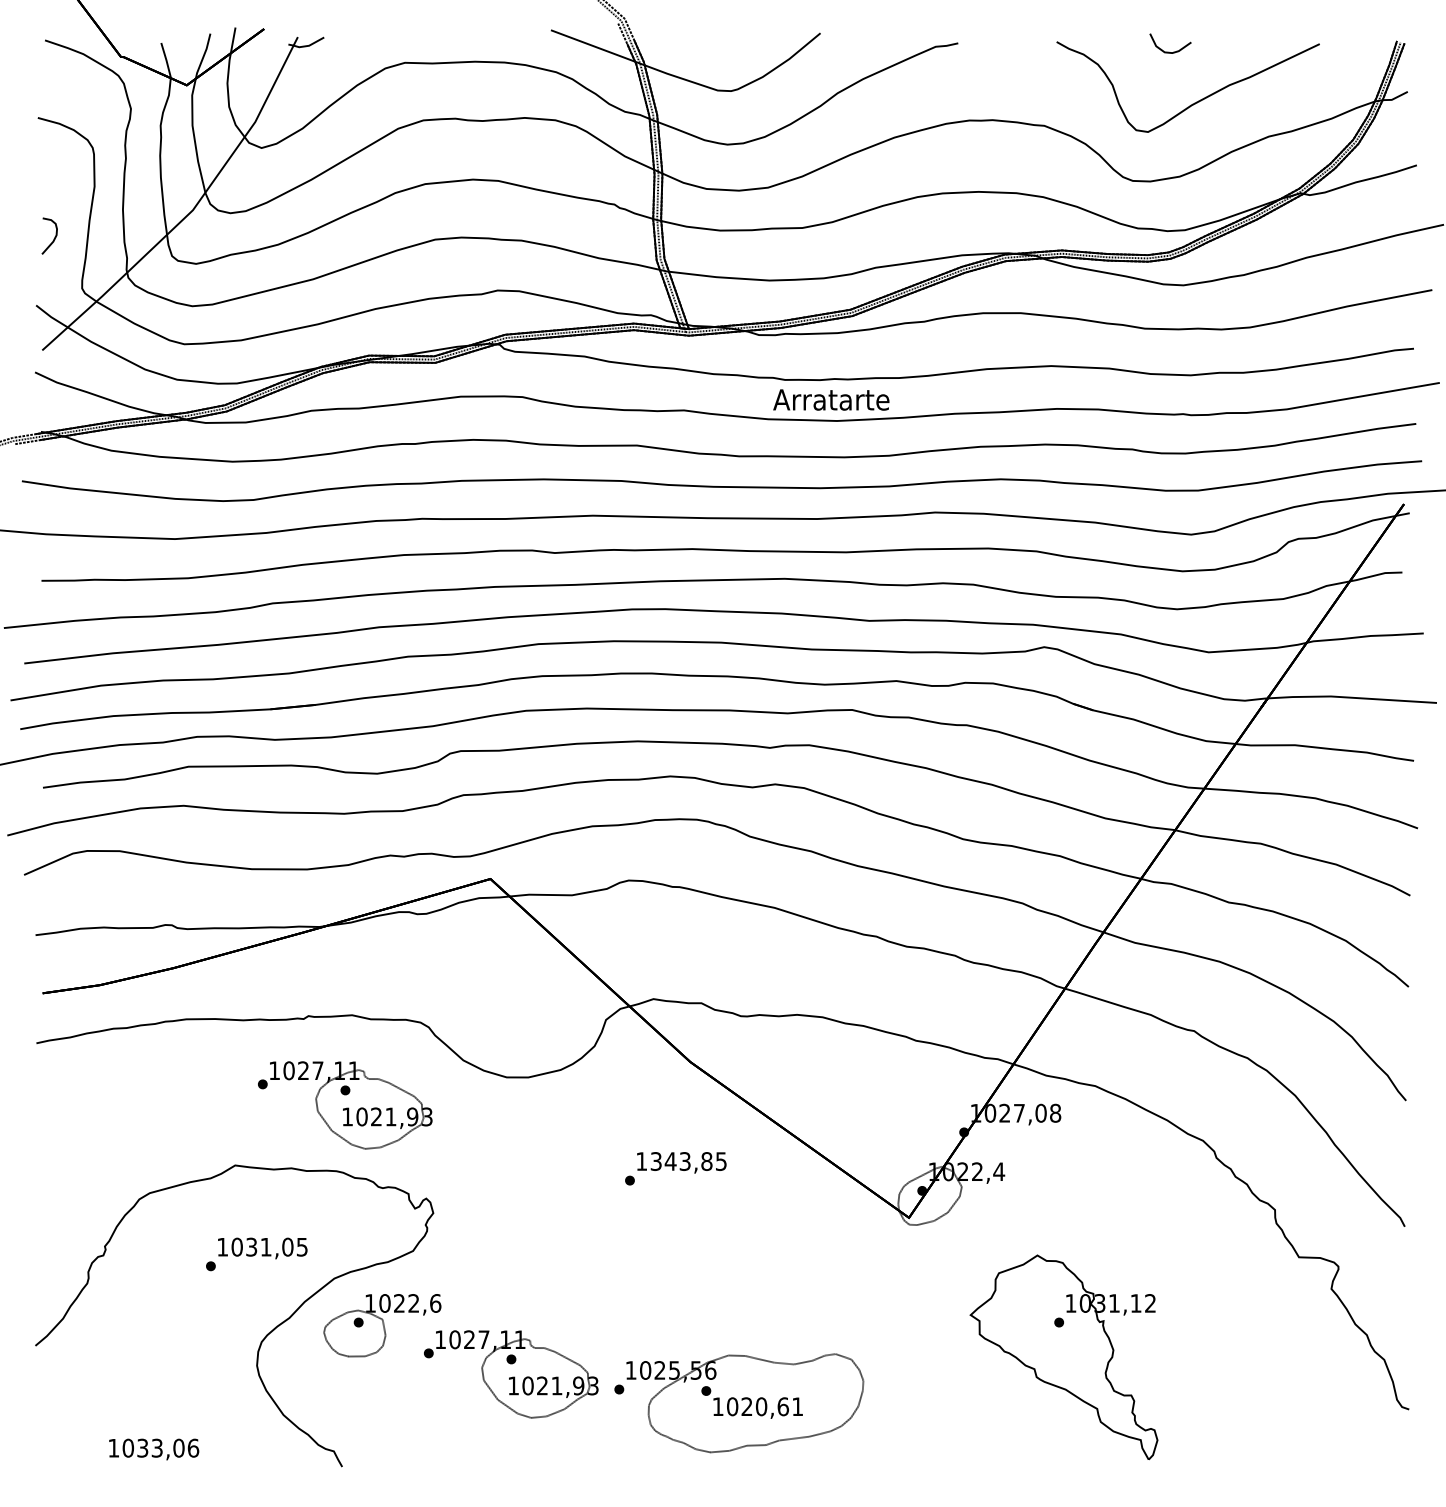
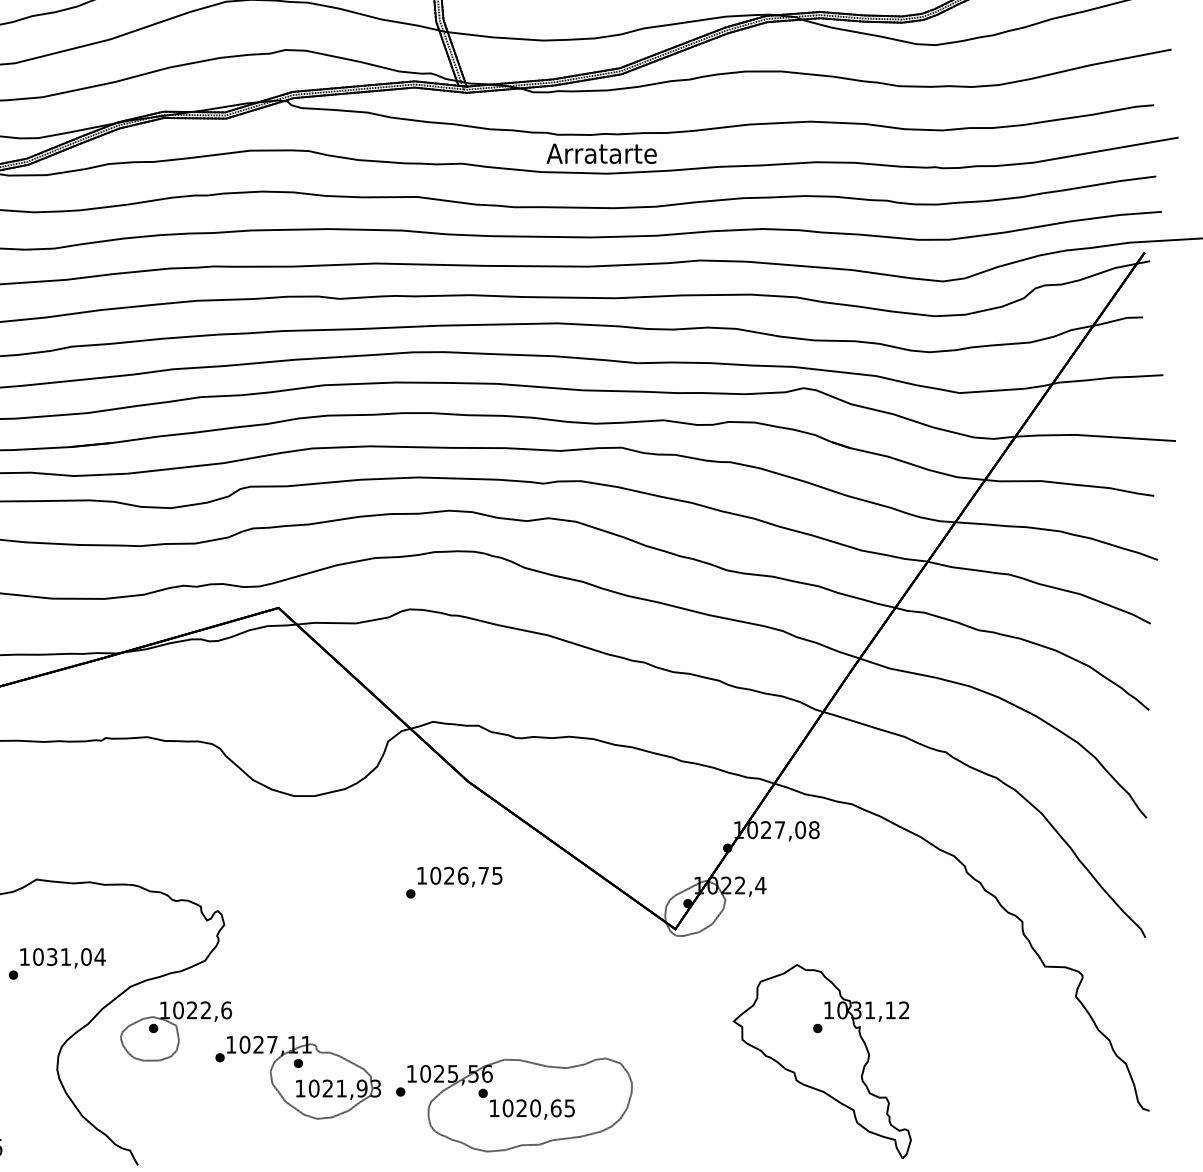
part: (345, 1105) -> (141, 822), removed
text: (681, 1161) -> (459, 875), 1343,85 -> 1026,75
text: (302, 1247) -> (100, 957), 1031,05 -> 1031,04
text: (797, 1406) -> (569, 1108), 1020,61 -> 1020,65

